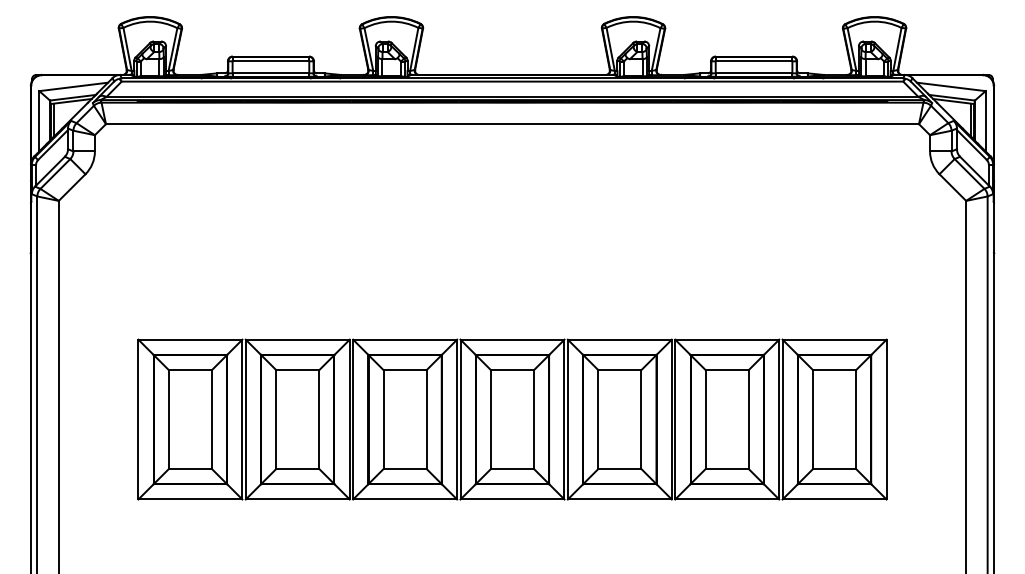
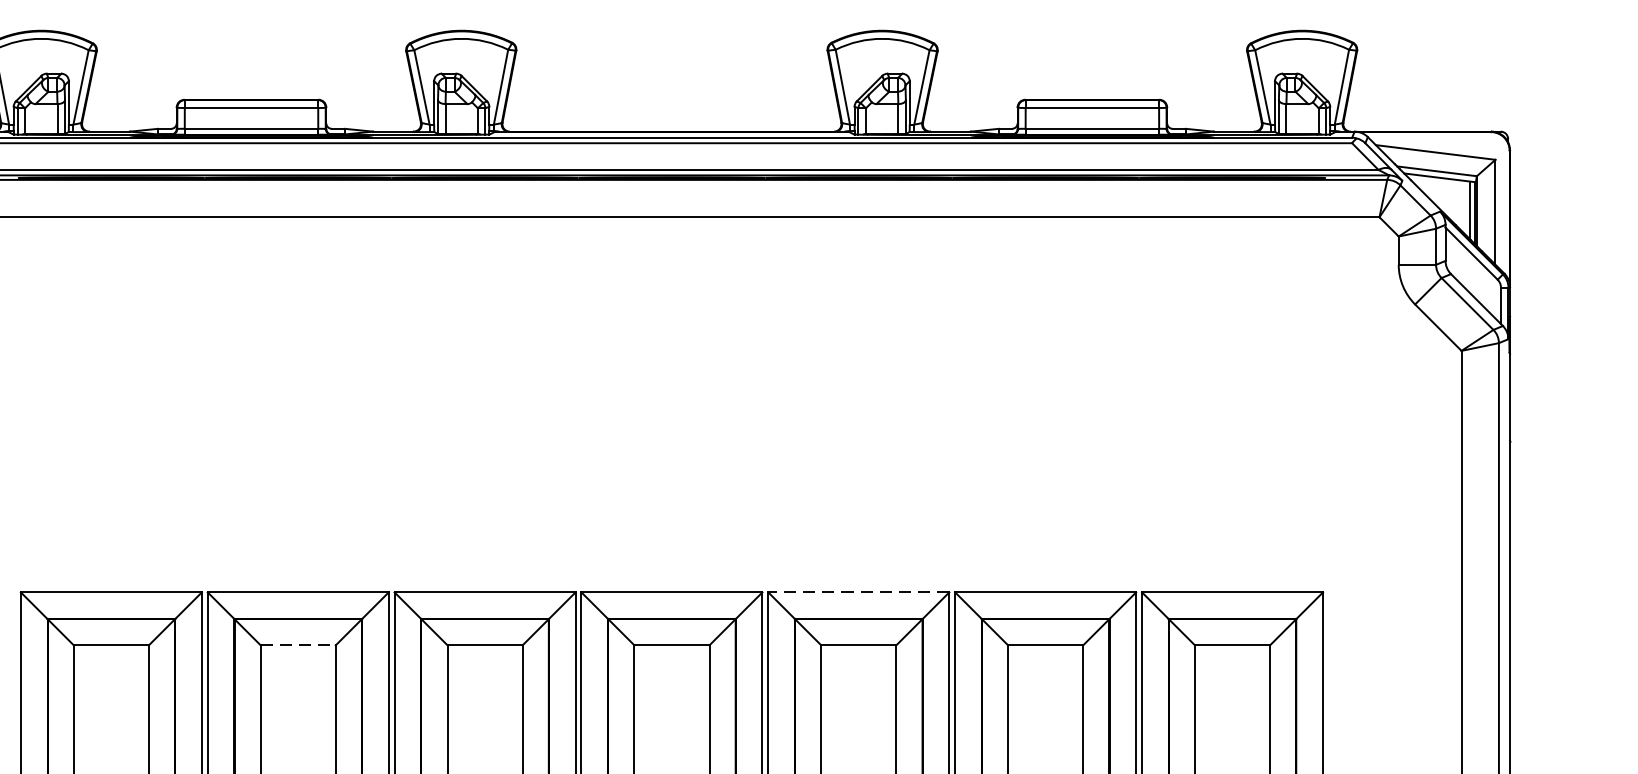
line: (619, 339) -> (858, 592), solid -> dashed
line: (297, 370) -> (297, 646), solid -> dashed

